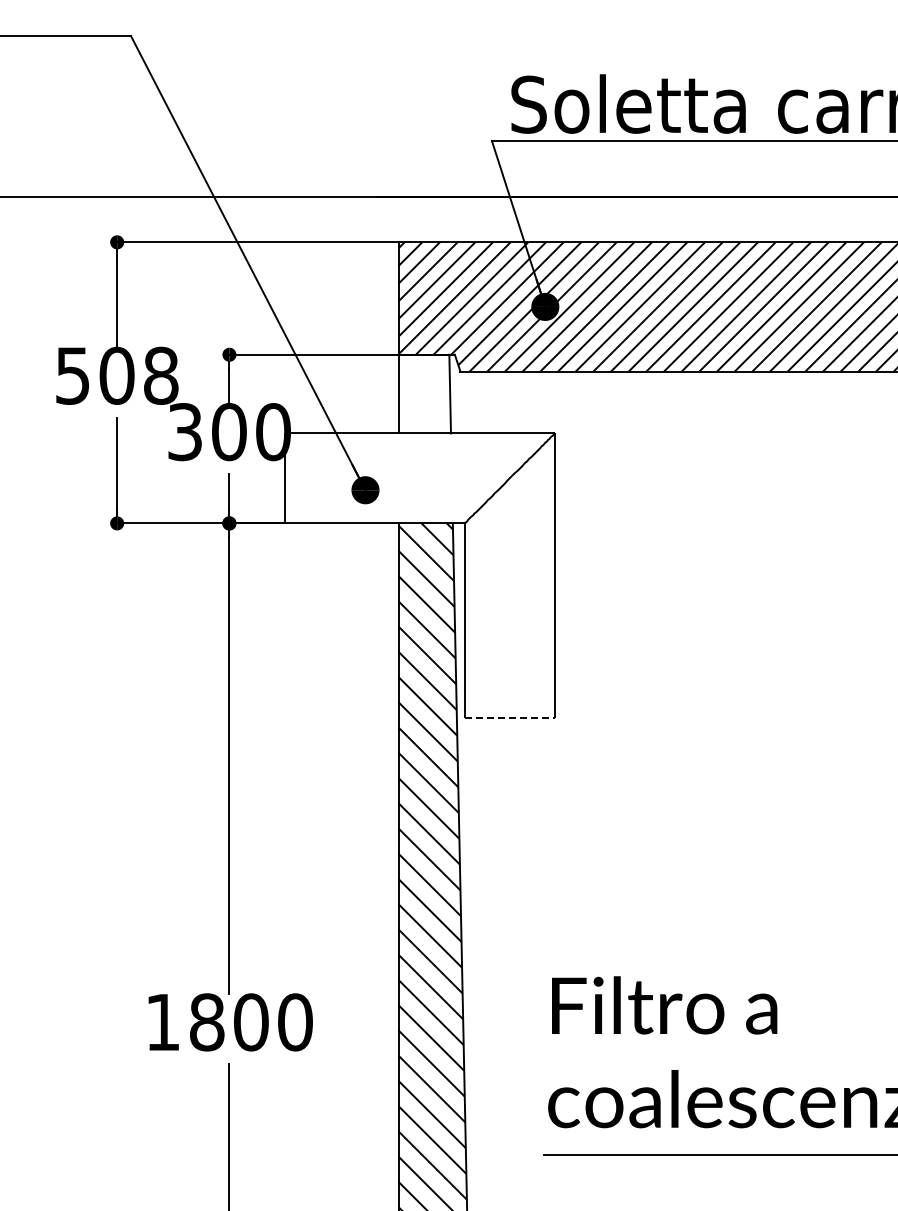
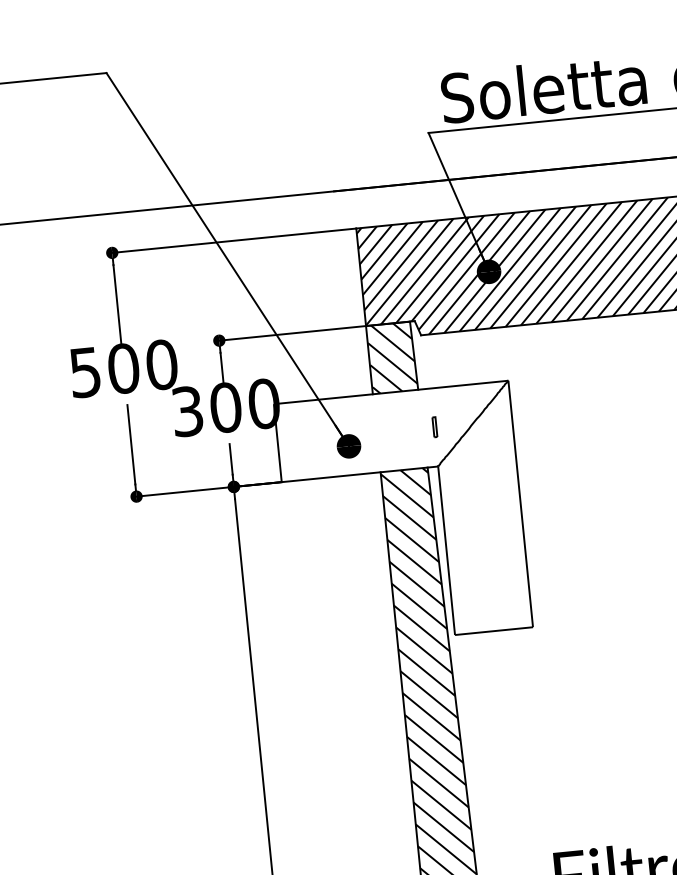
text: (160, 375) -> (161, 364), 508 -> 500
hatch: (424, 393) -> (391, 357), added
part: (465, 478) -> (434, 427), added
line: (510, 717) -> (494, 630), dashed -> solid

